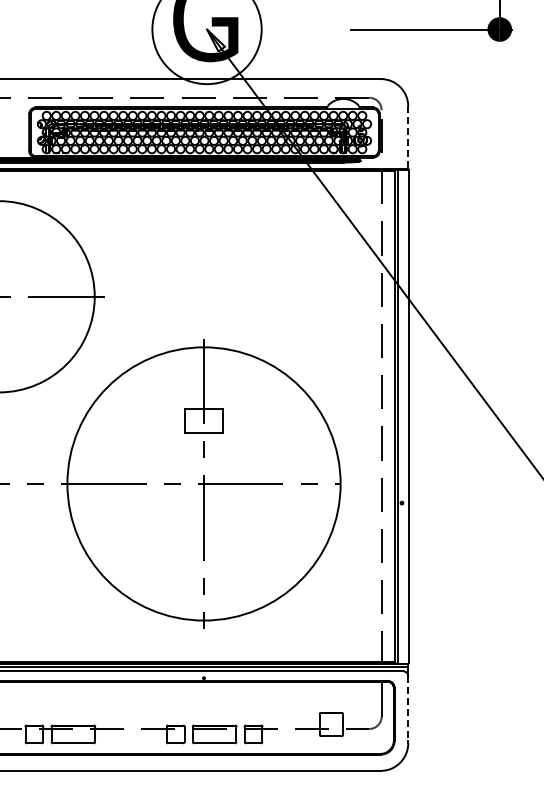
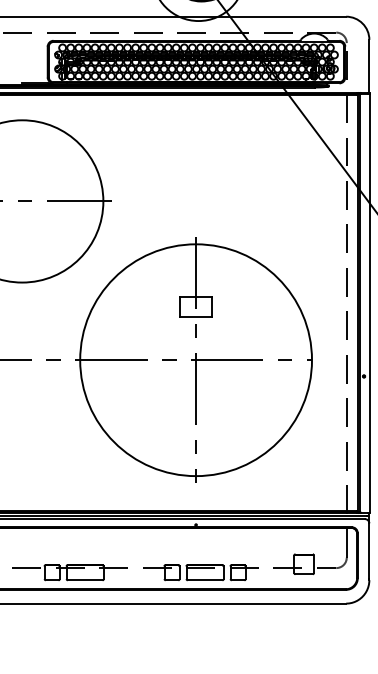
line: (408, 138) -> (369, 67), dashed -> solid
line: (408, 708) -> (369, 550), dashed -> solid

